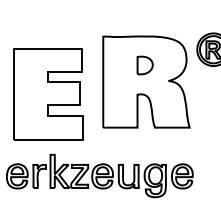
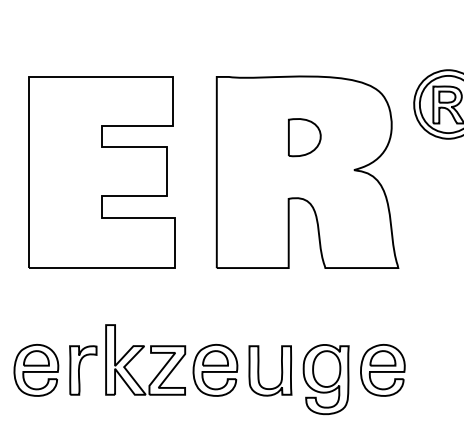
part: (48, 94) -> (101, 173), moved

